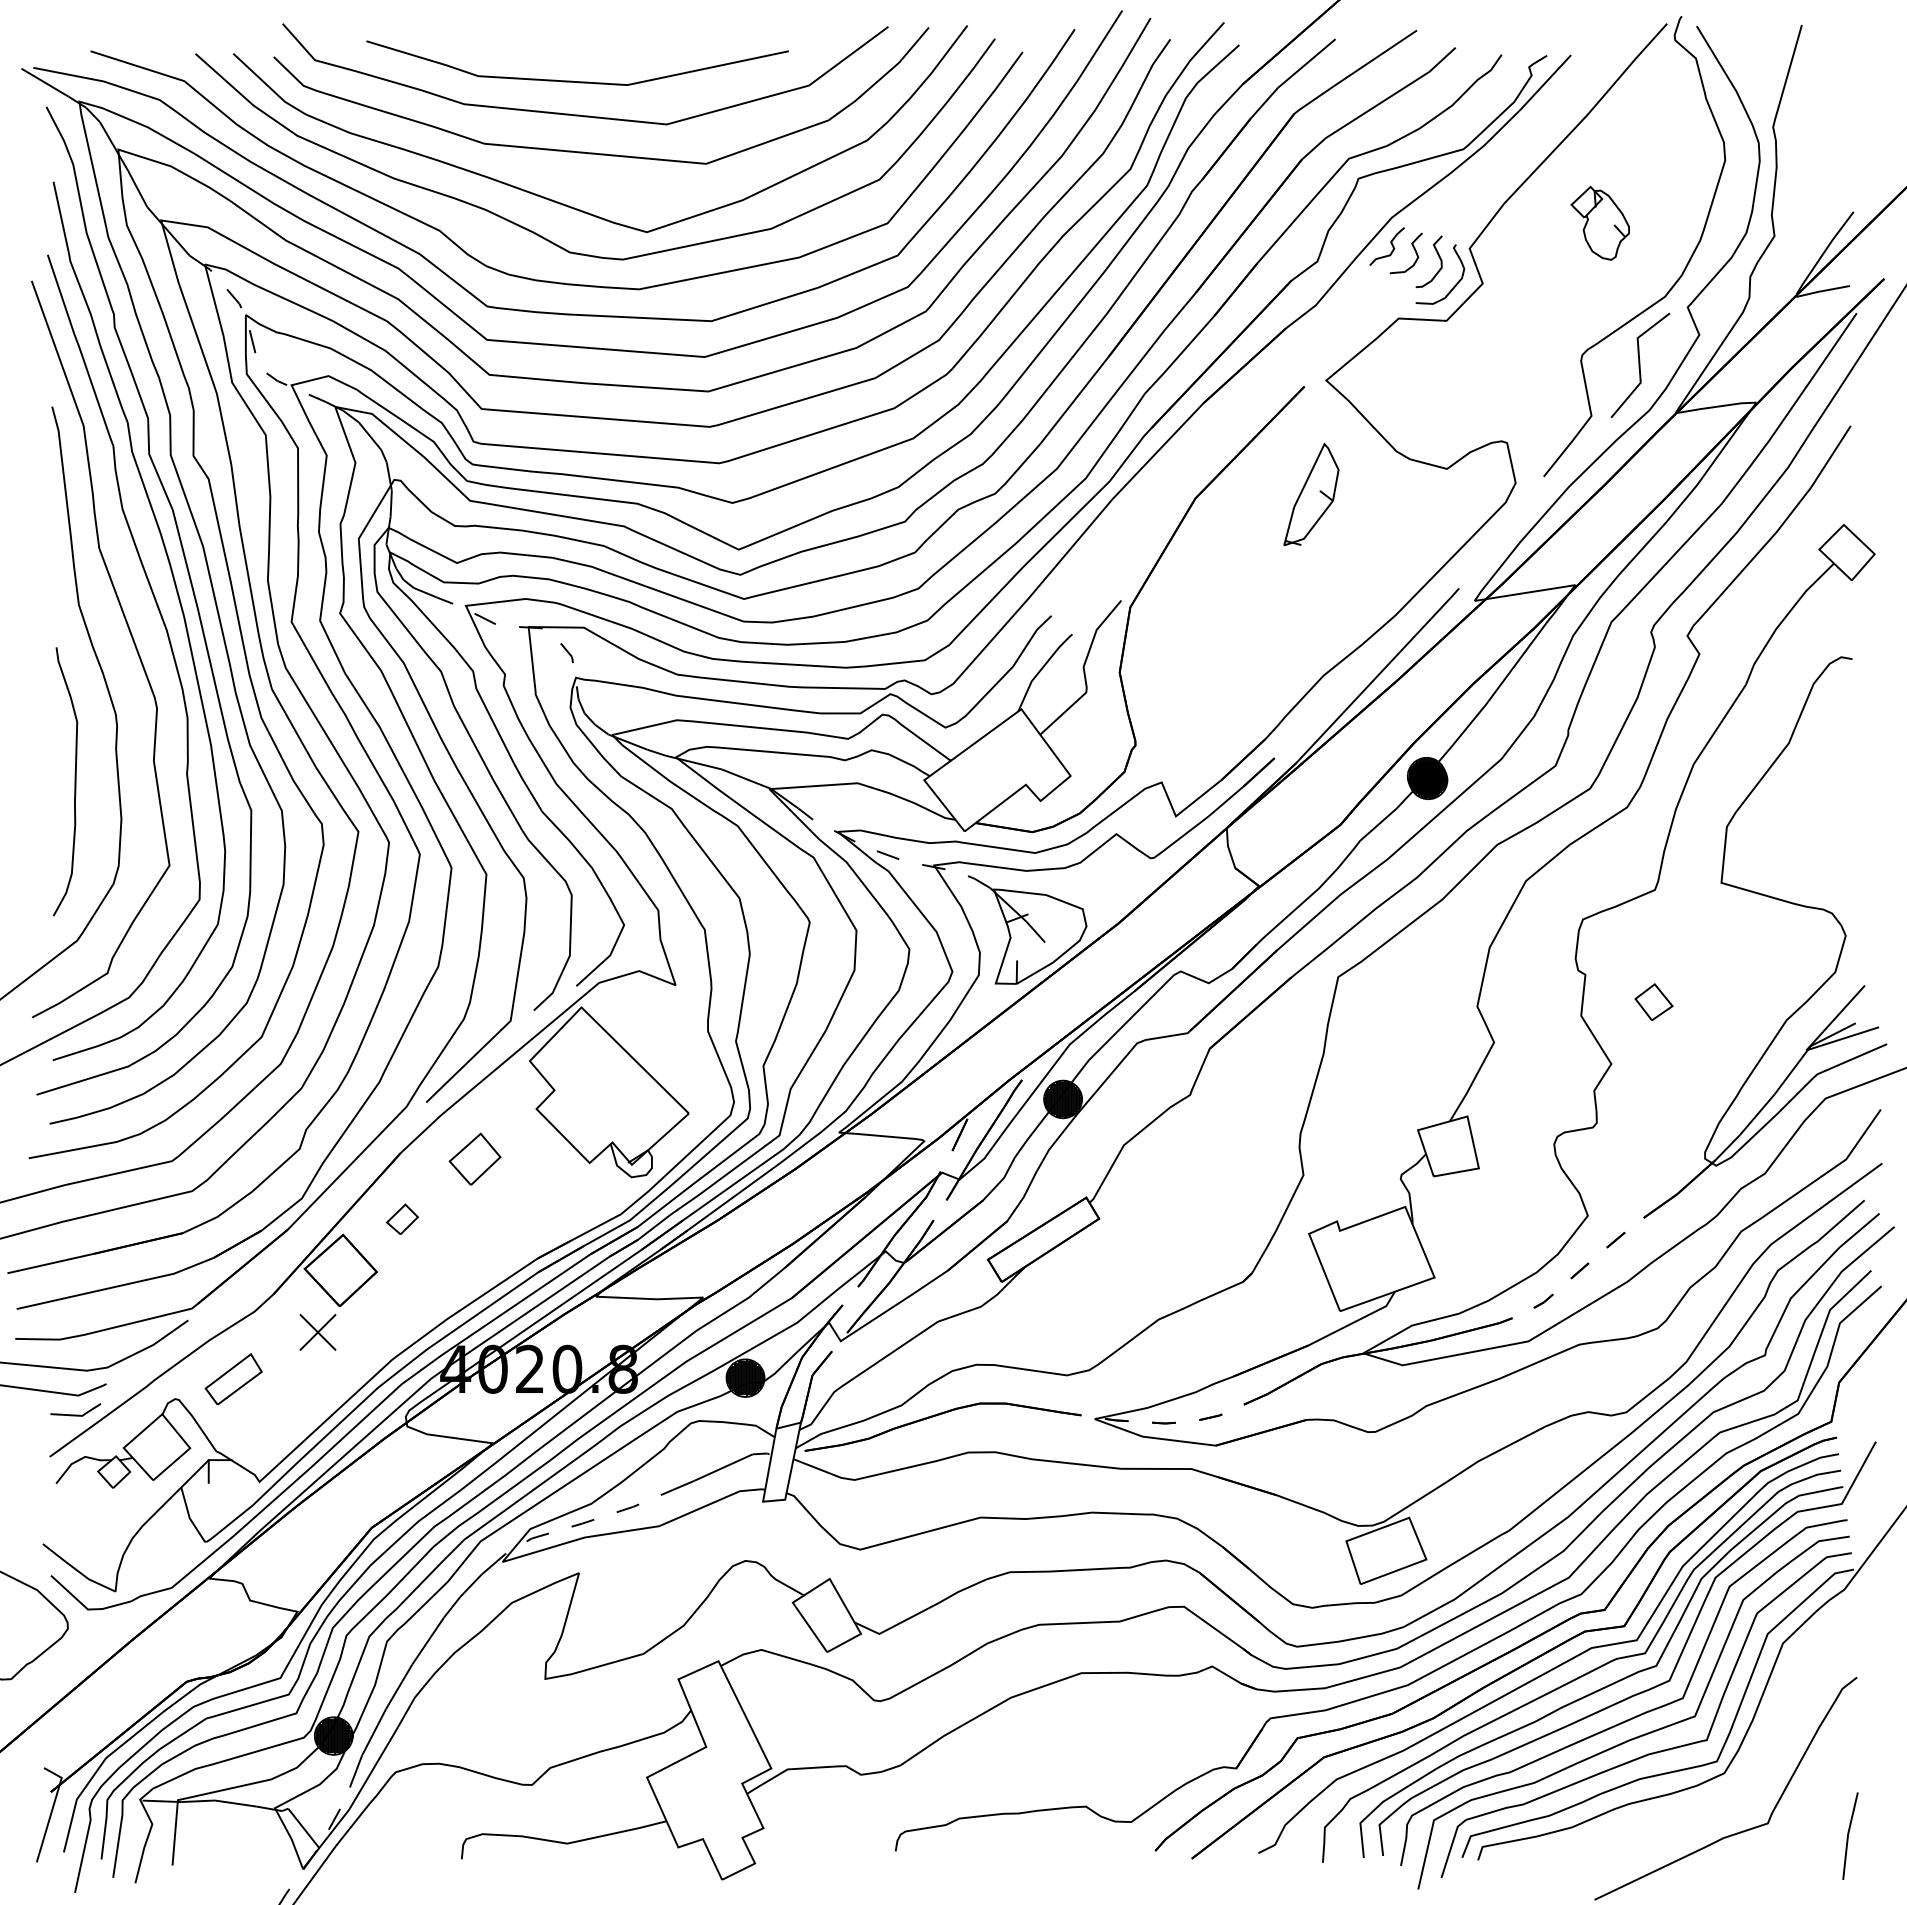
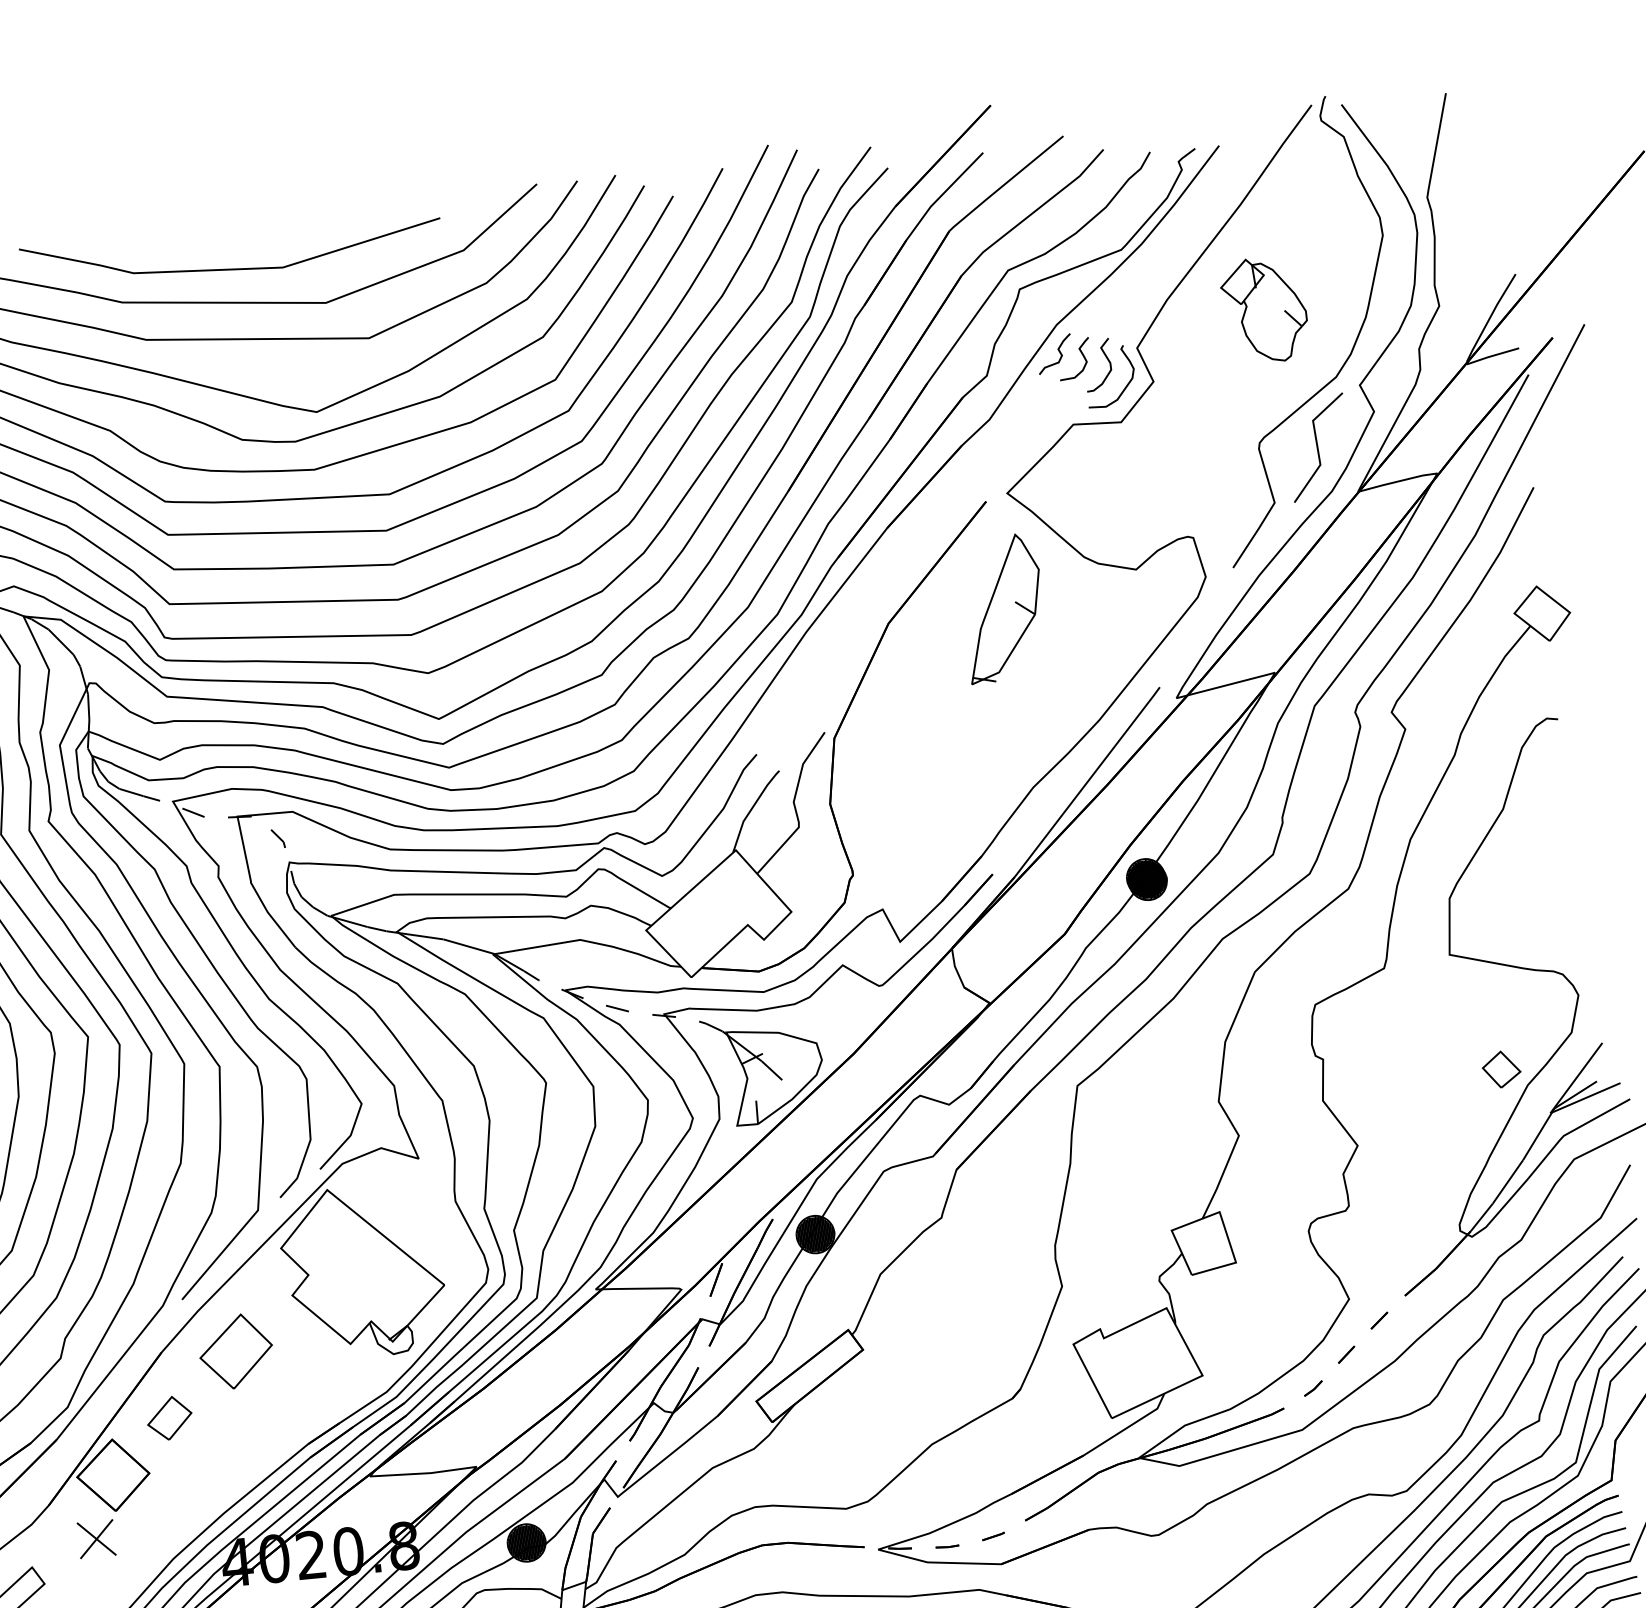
part: (1600, 223) -> (1264, 310), size x1.43
part: (1311, 494) -> (1003, 608), size x1.43
part: (1653, 1001) -> (1501, 1068), moved
part: (474, 1158) -> (235, 1350), size x1.43
part: (402, 1219) -> (169, 1418), size x1.43

